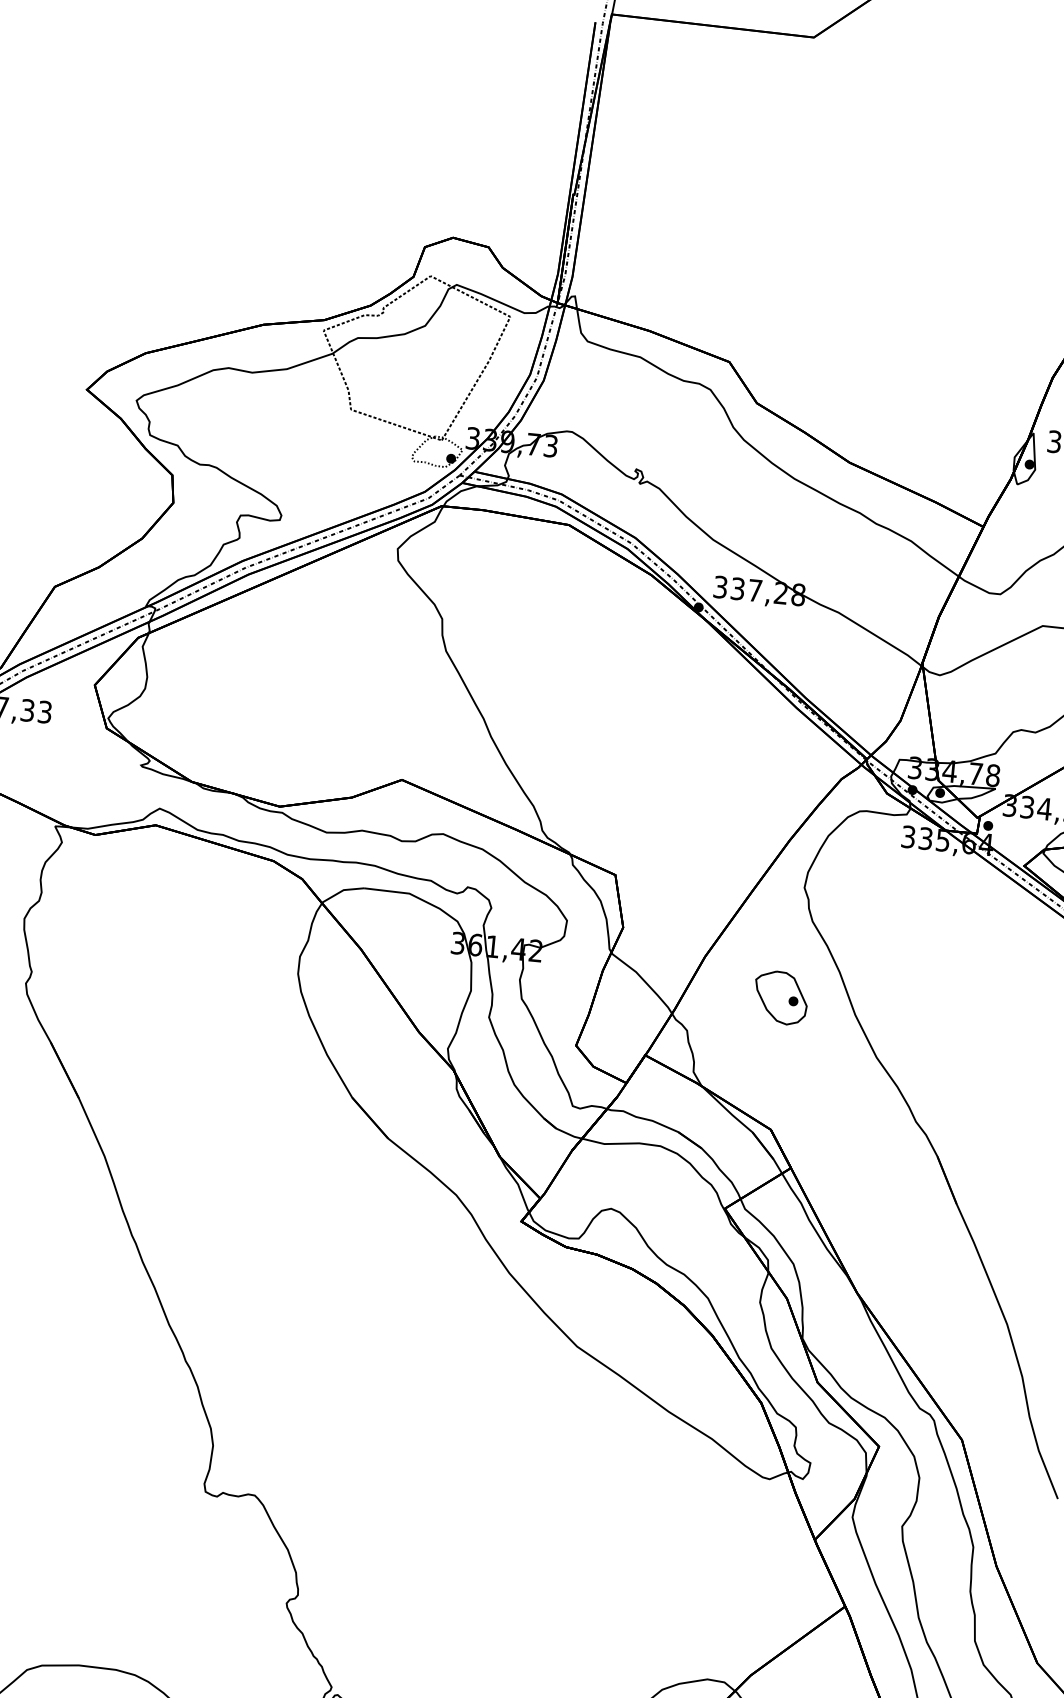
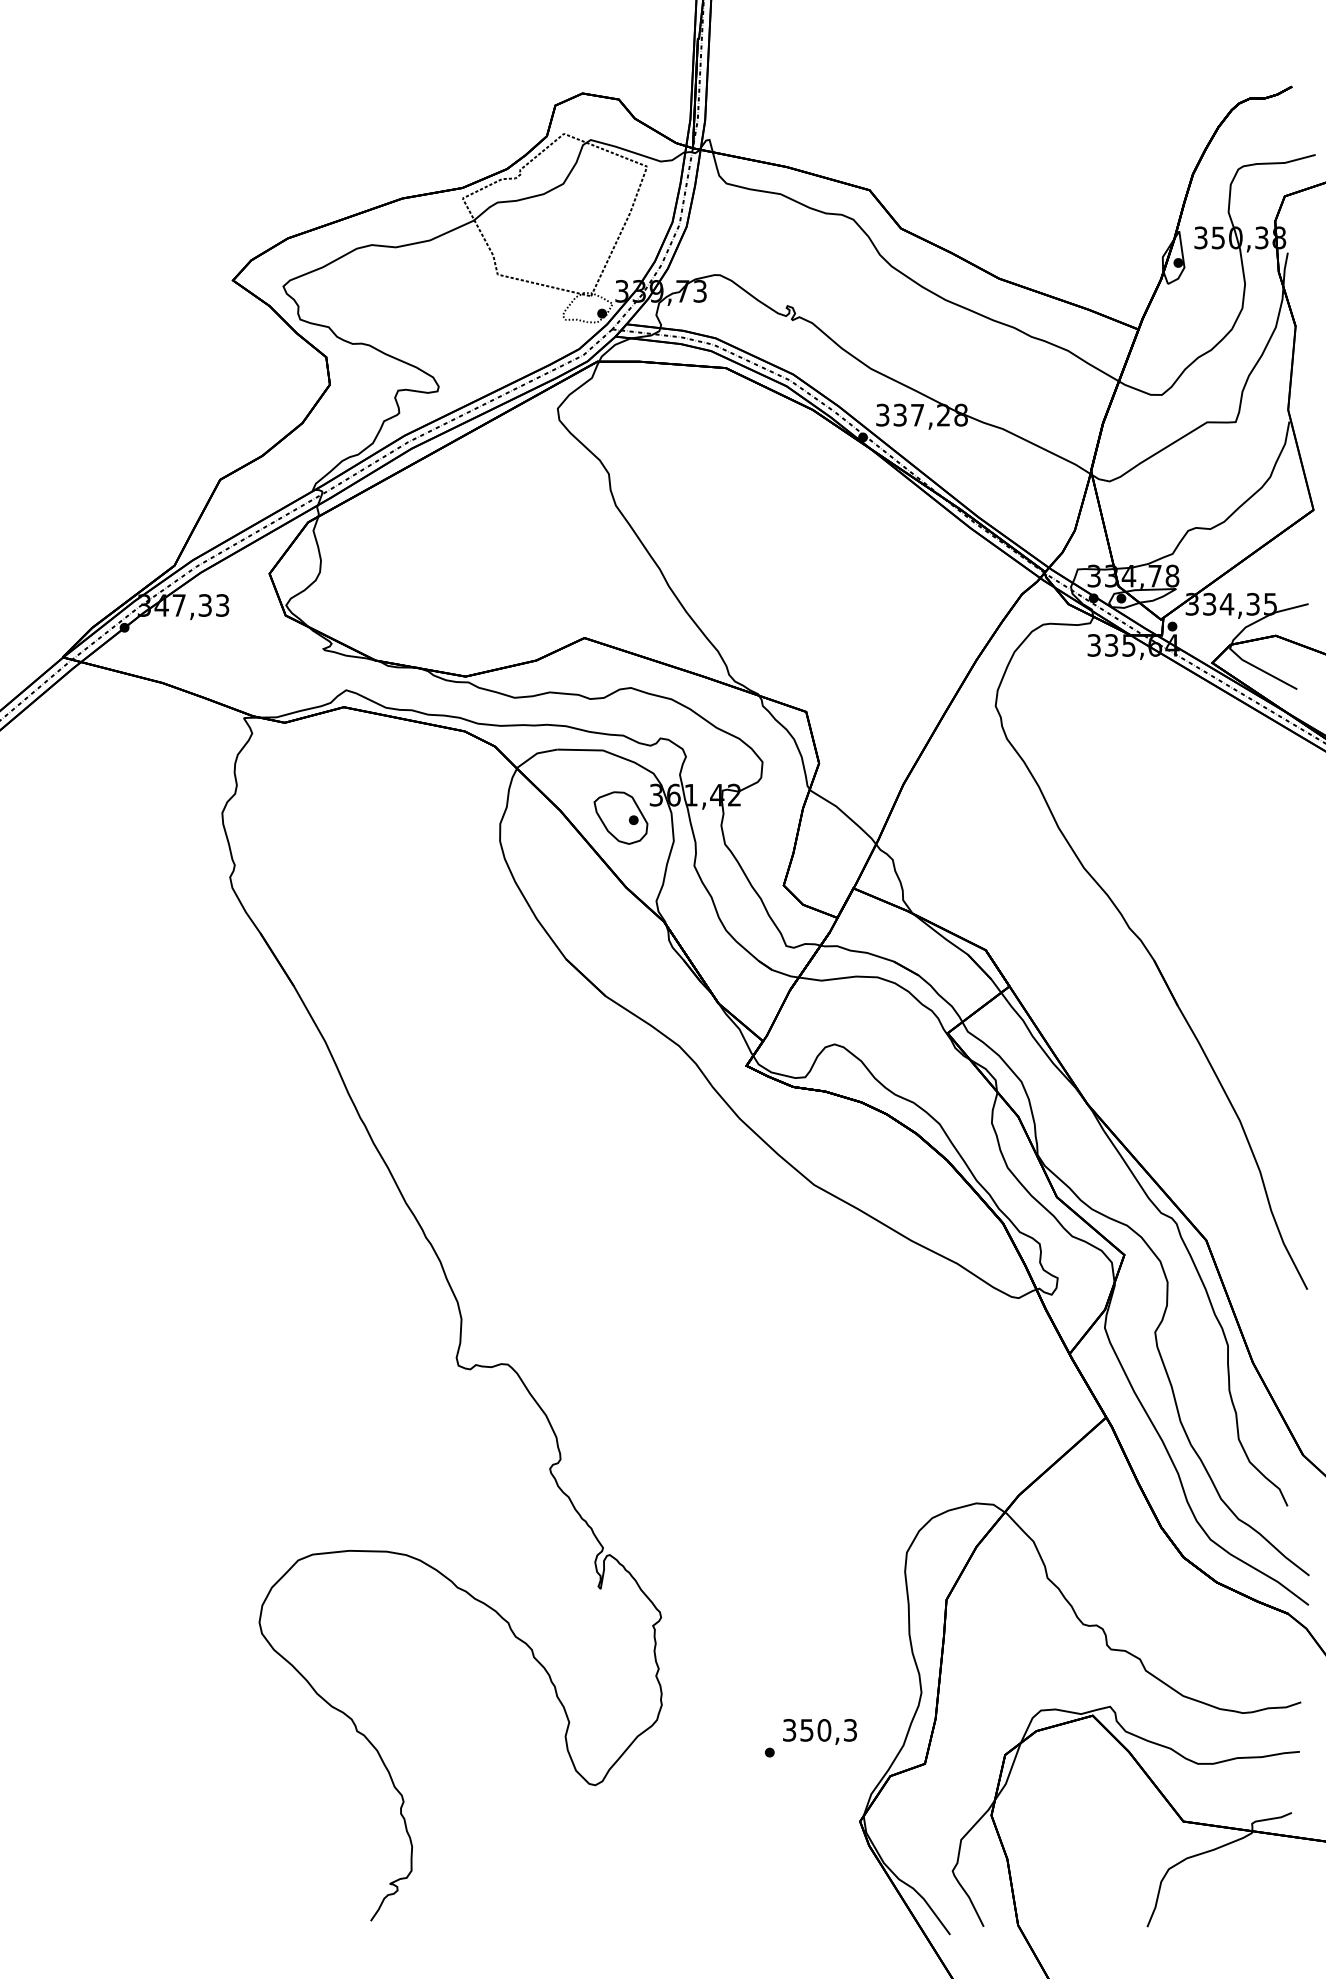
part: (780, 997) -> (620, 817), moved

